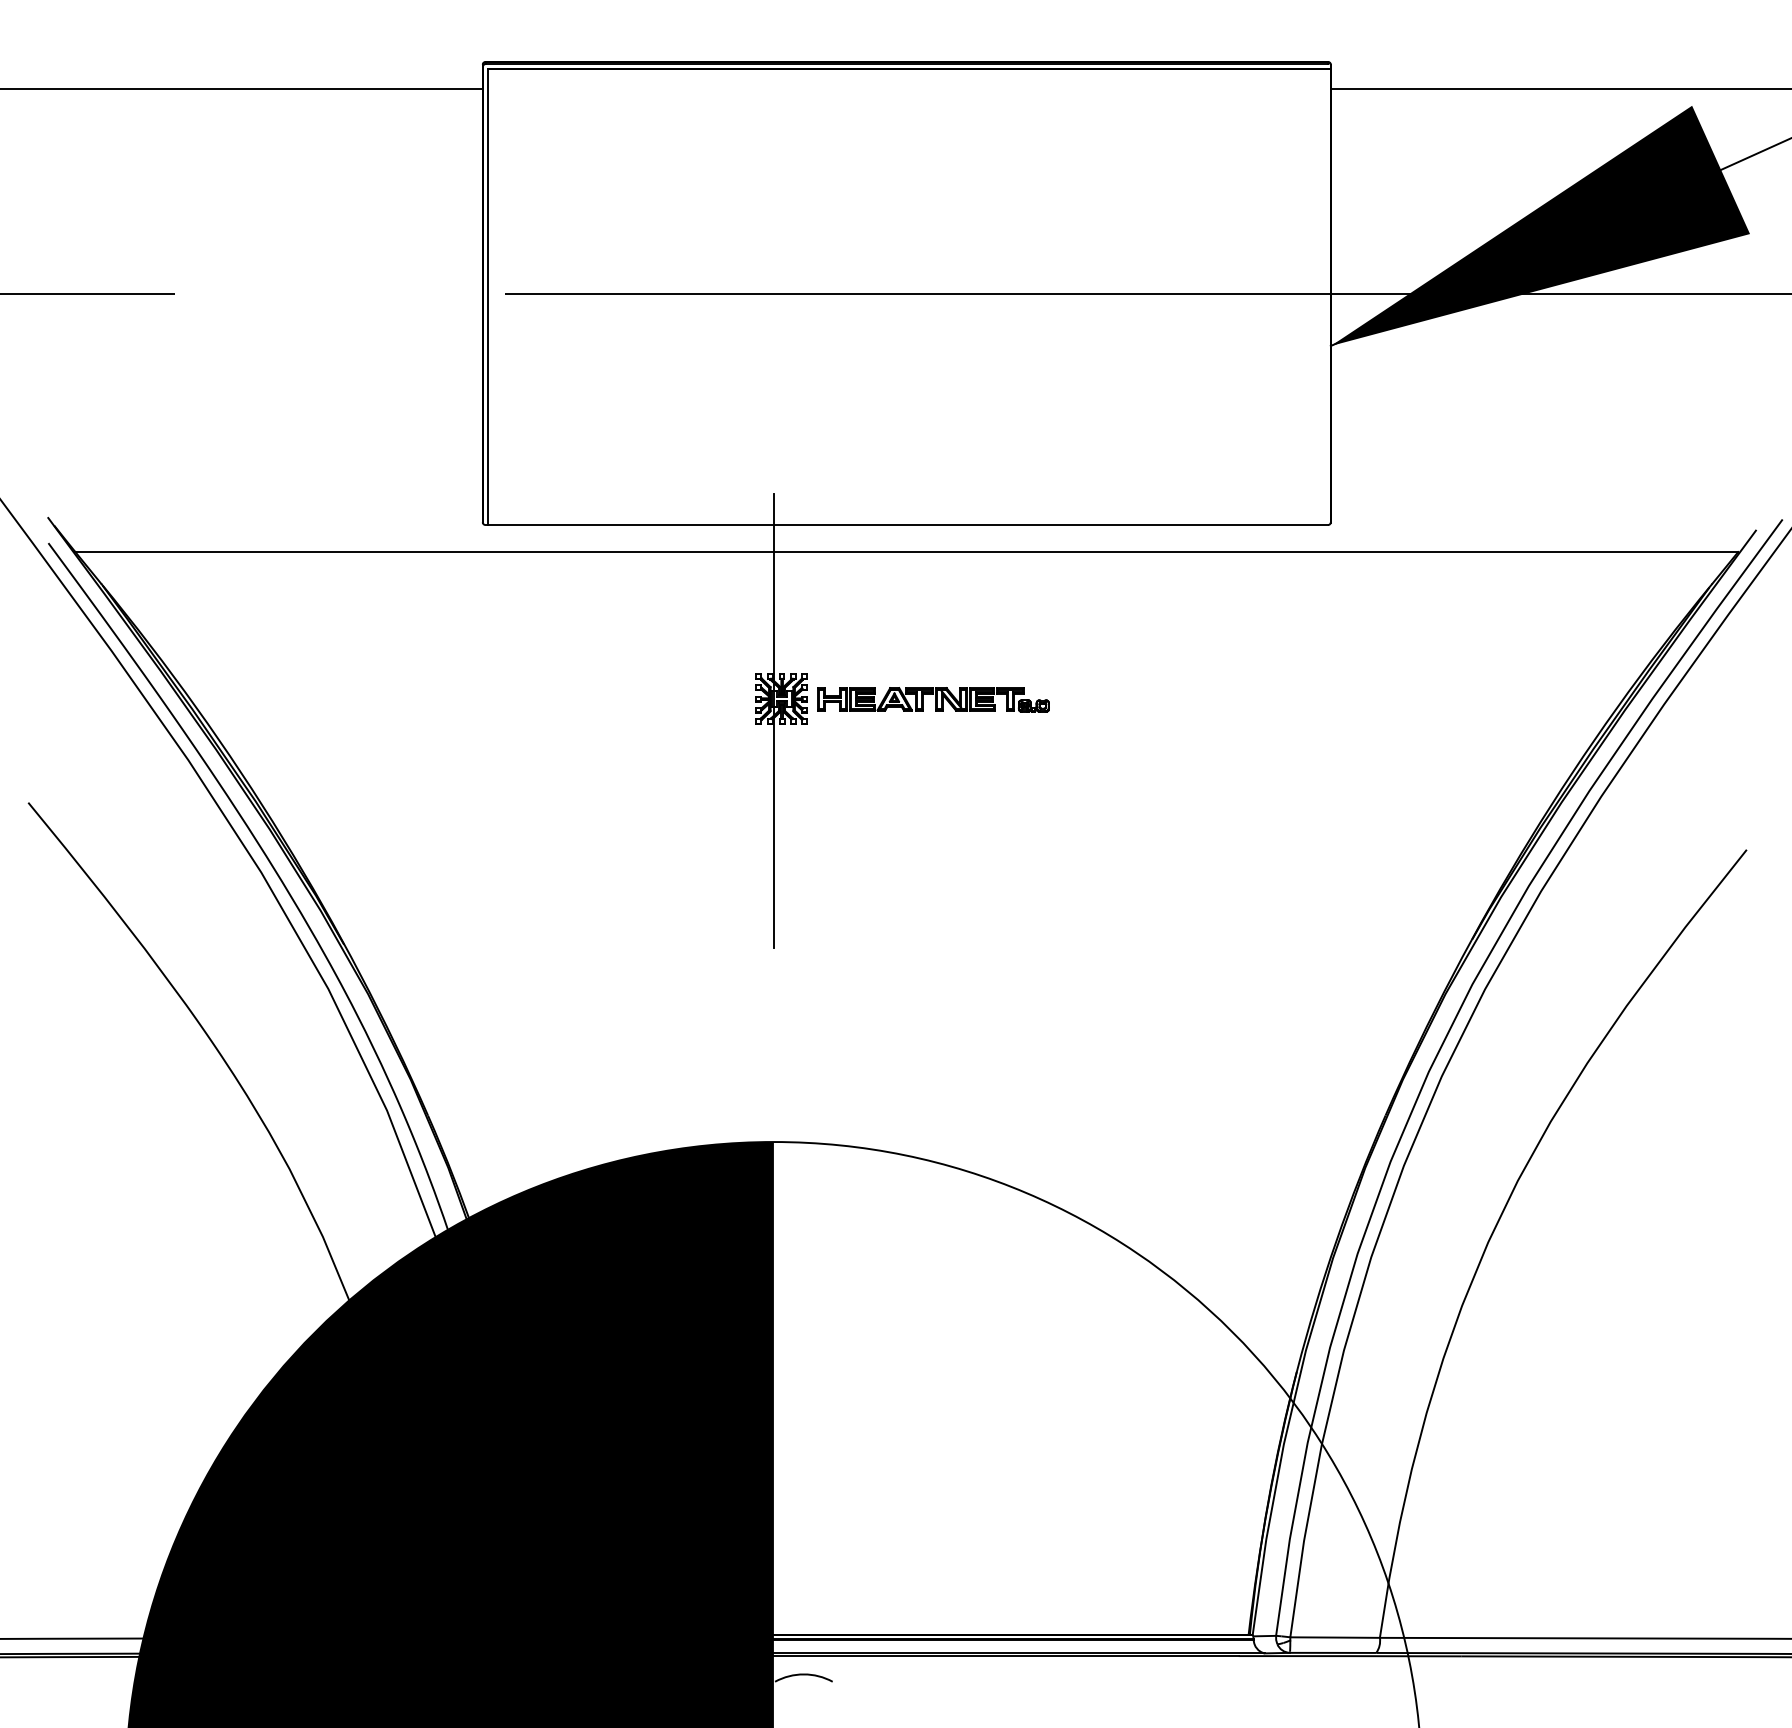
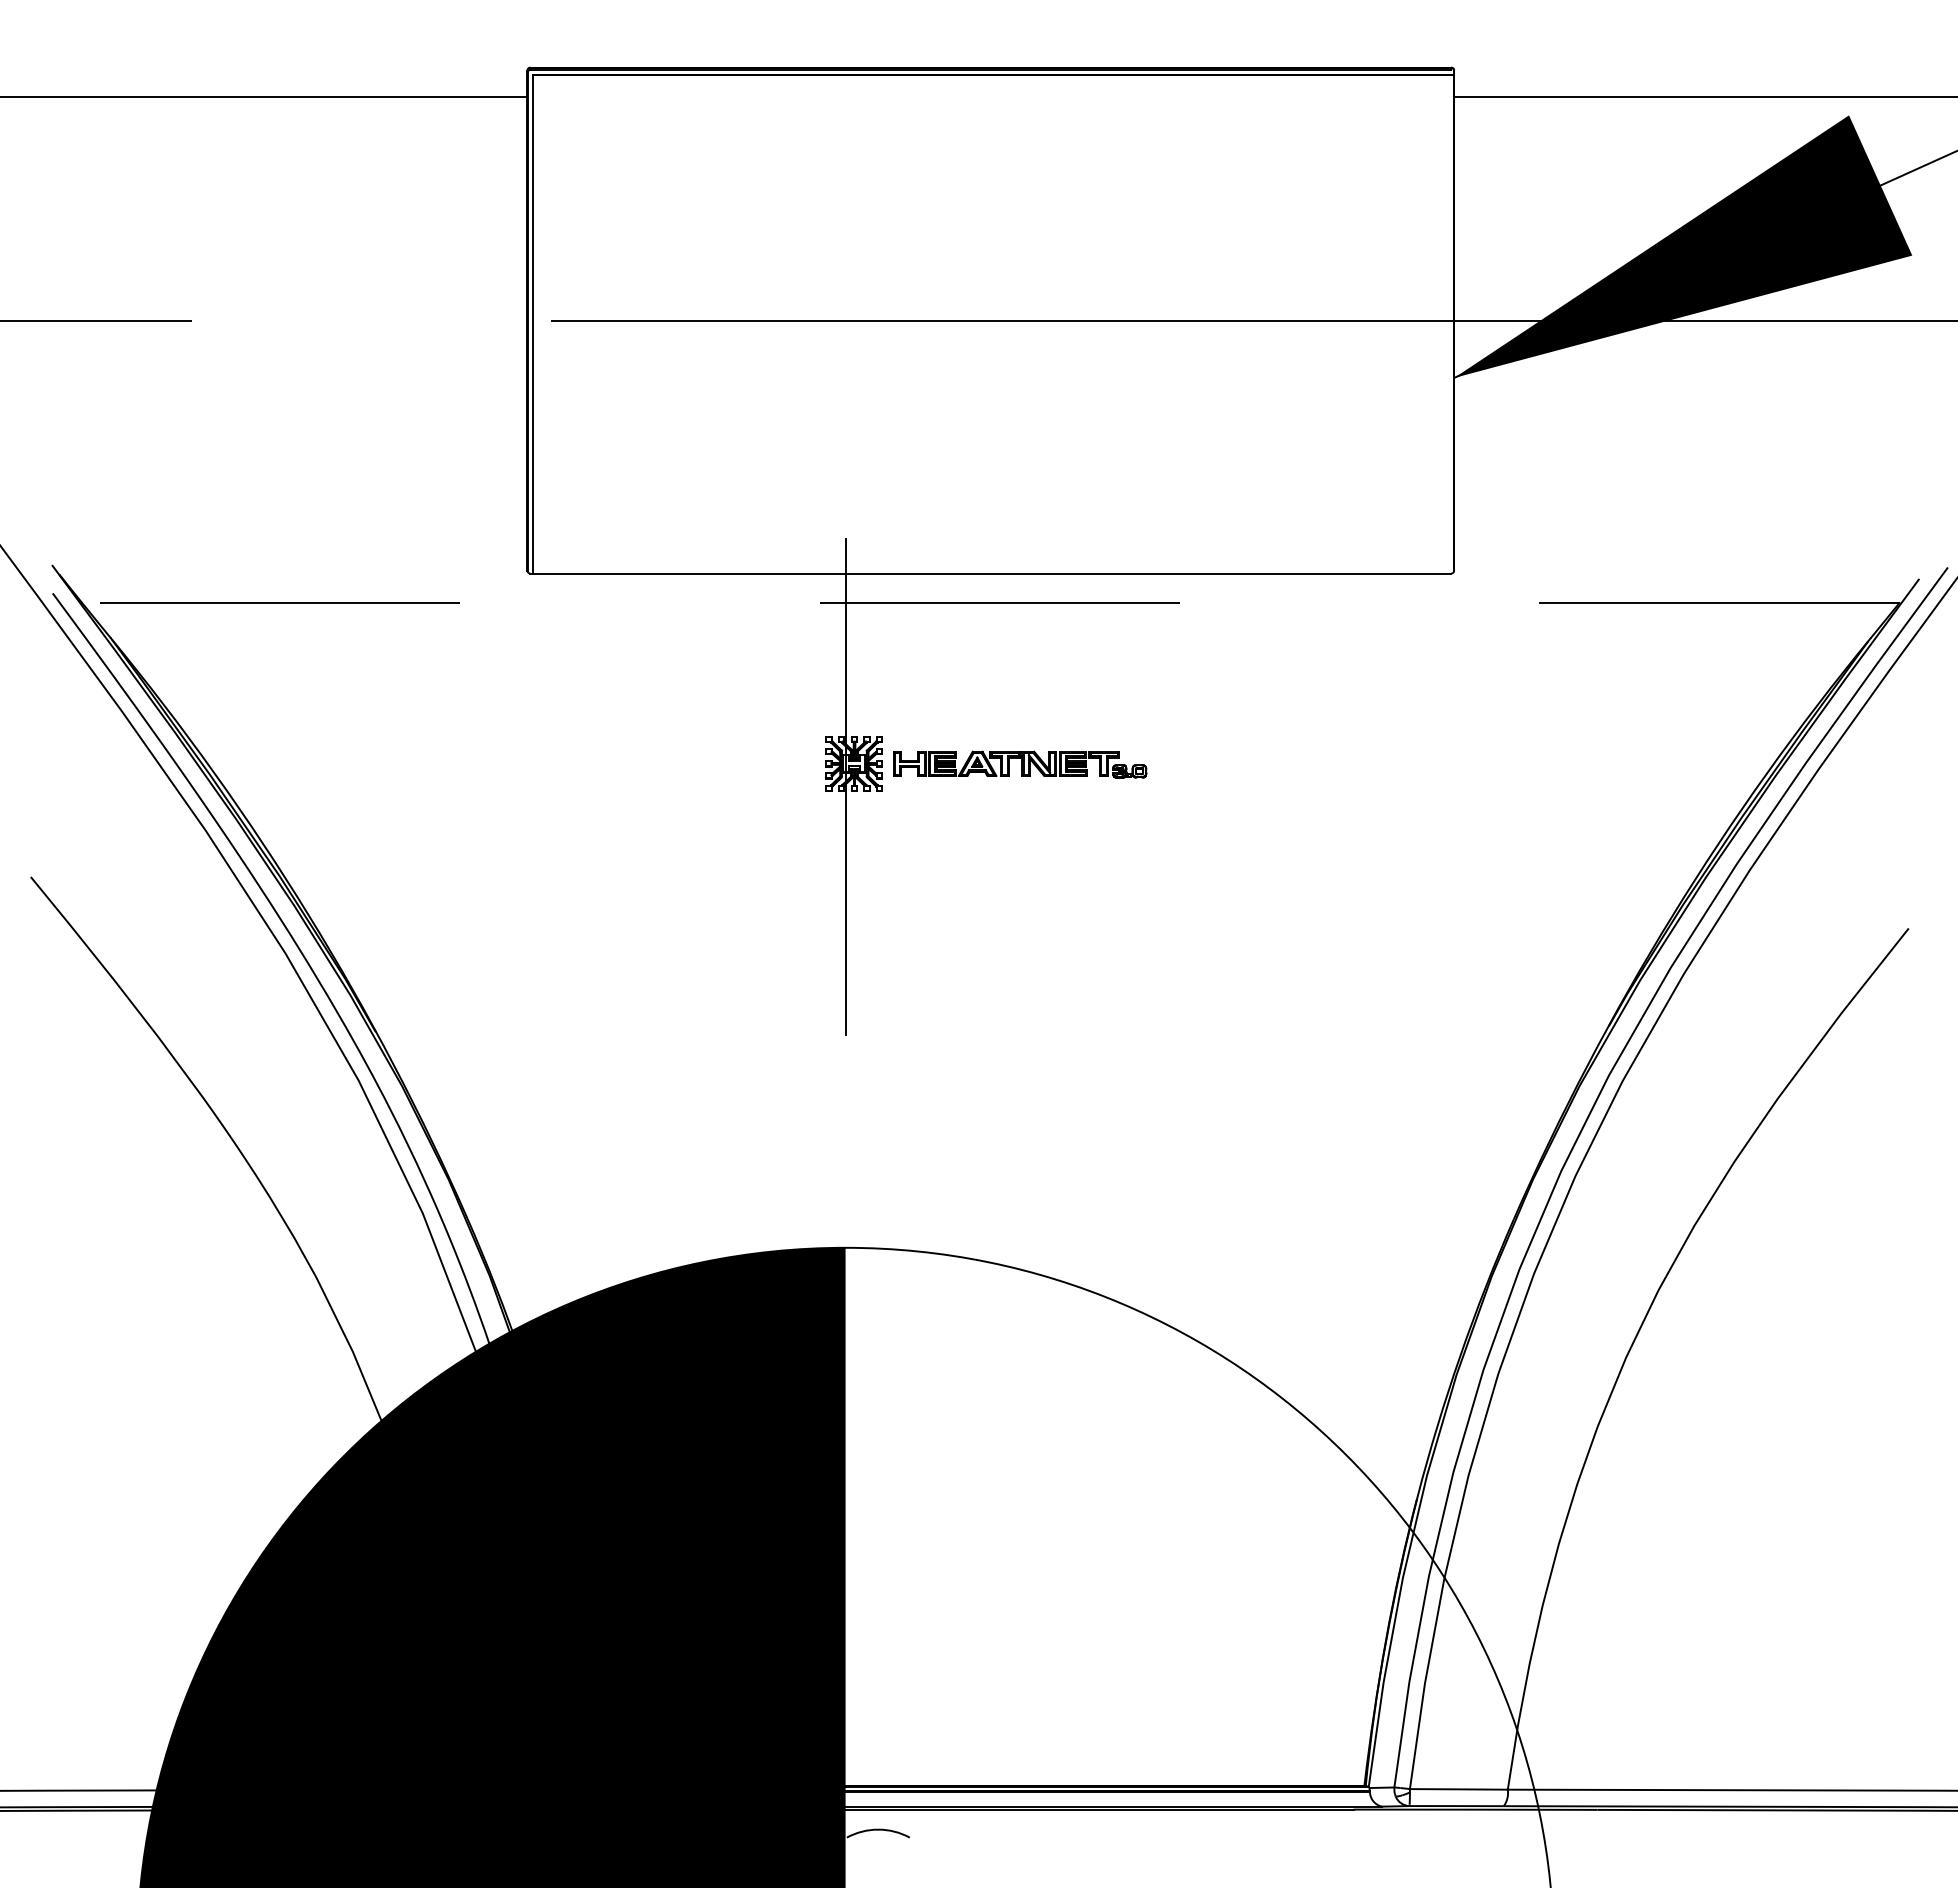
line: (906, 552) -> (990, 603), solid -> dashed

